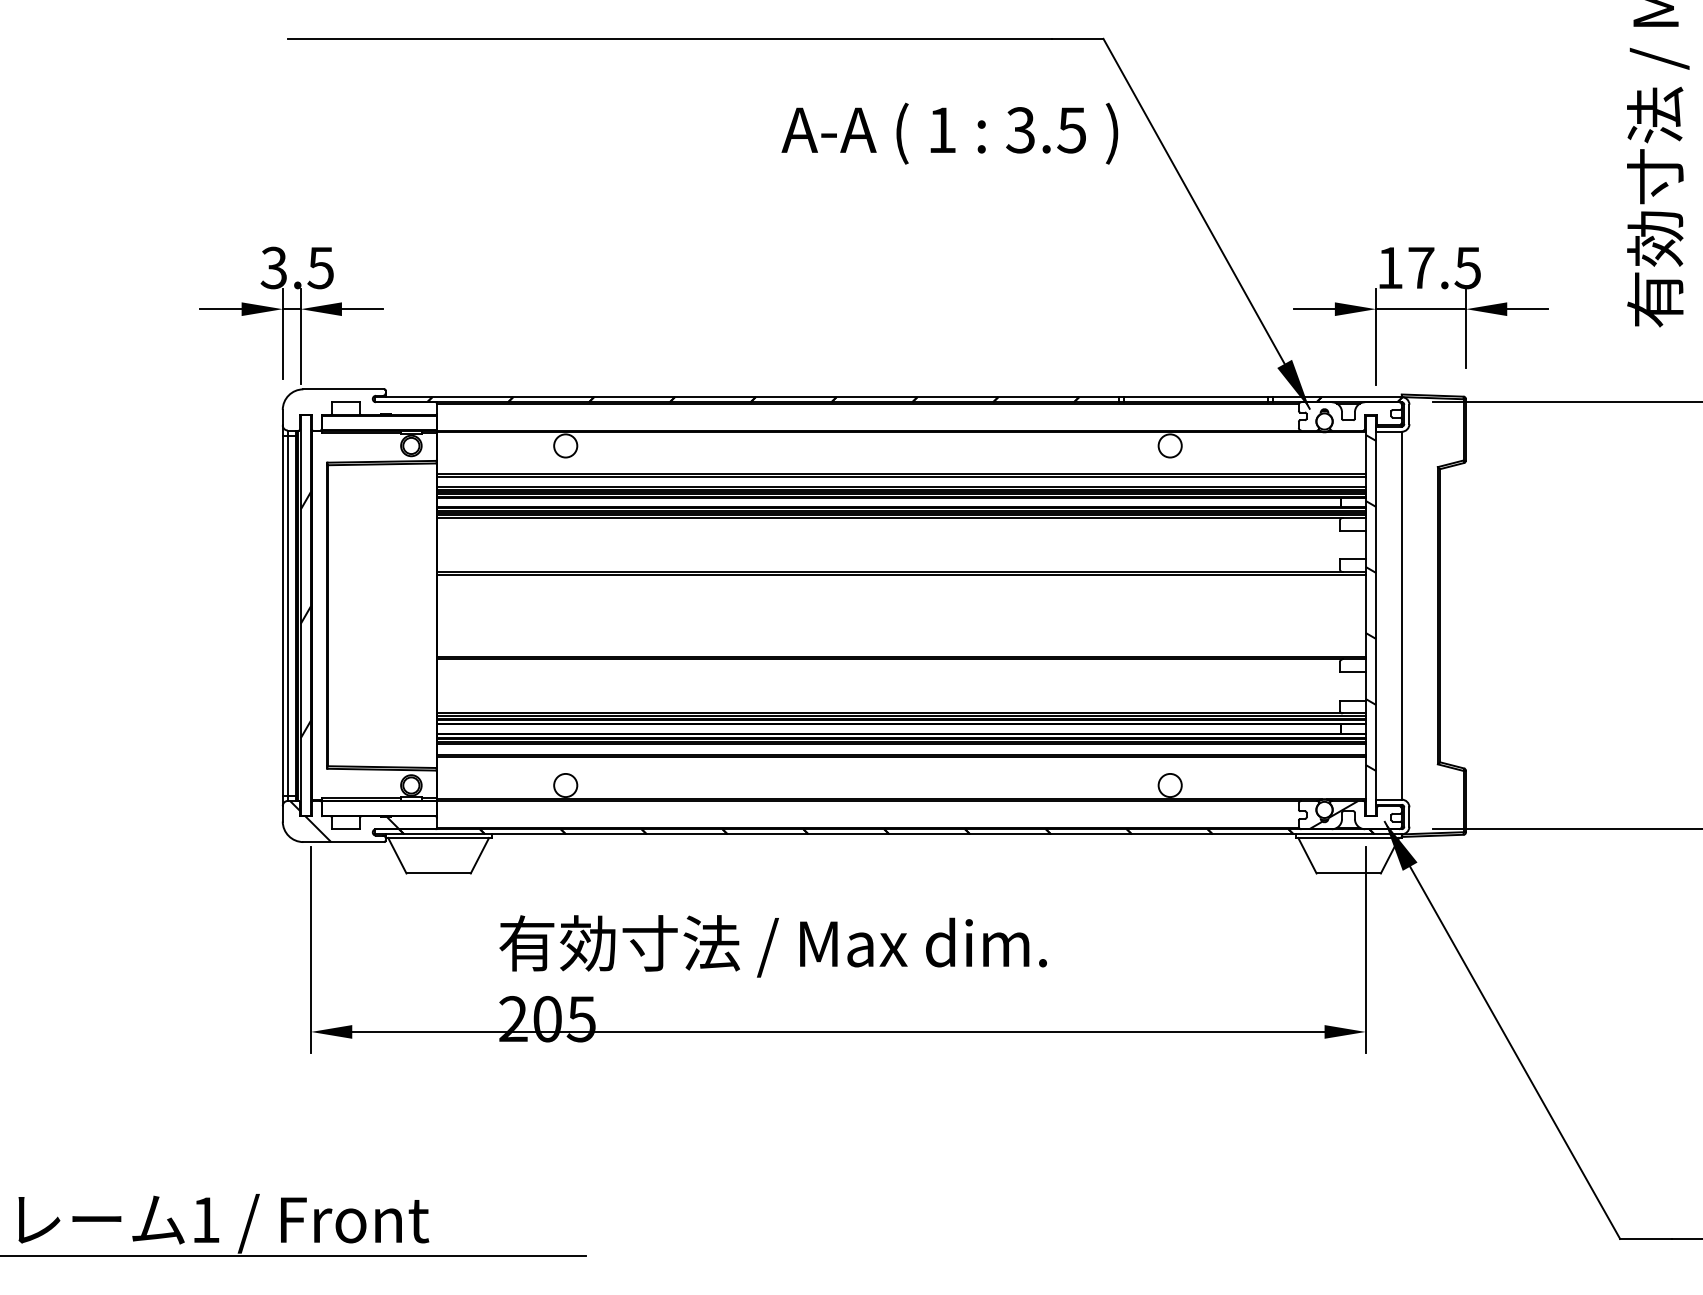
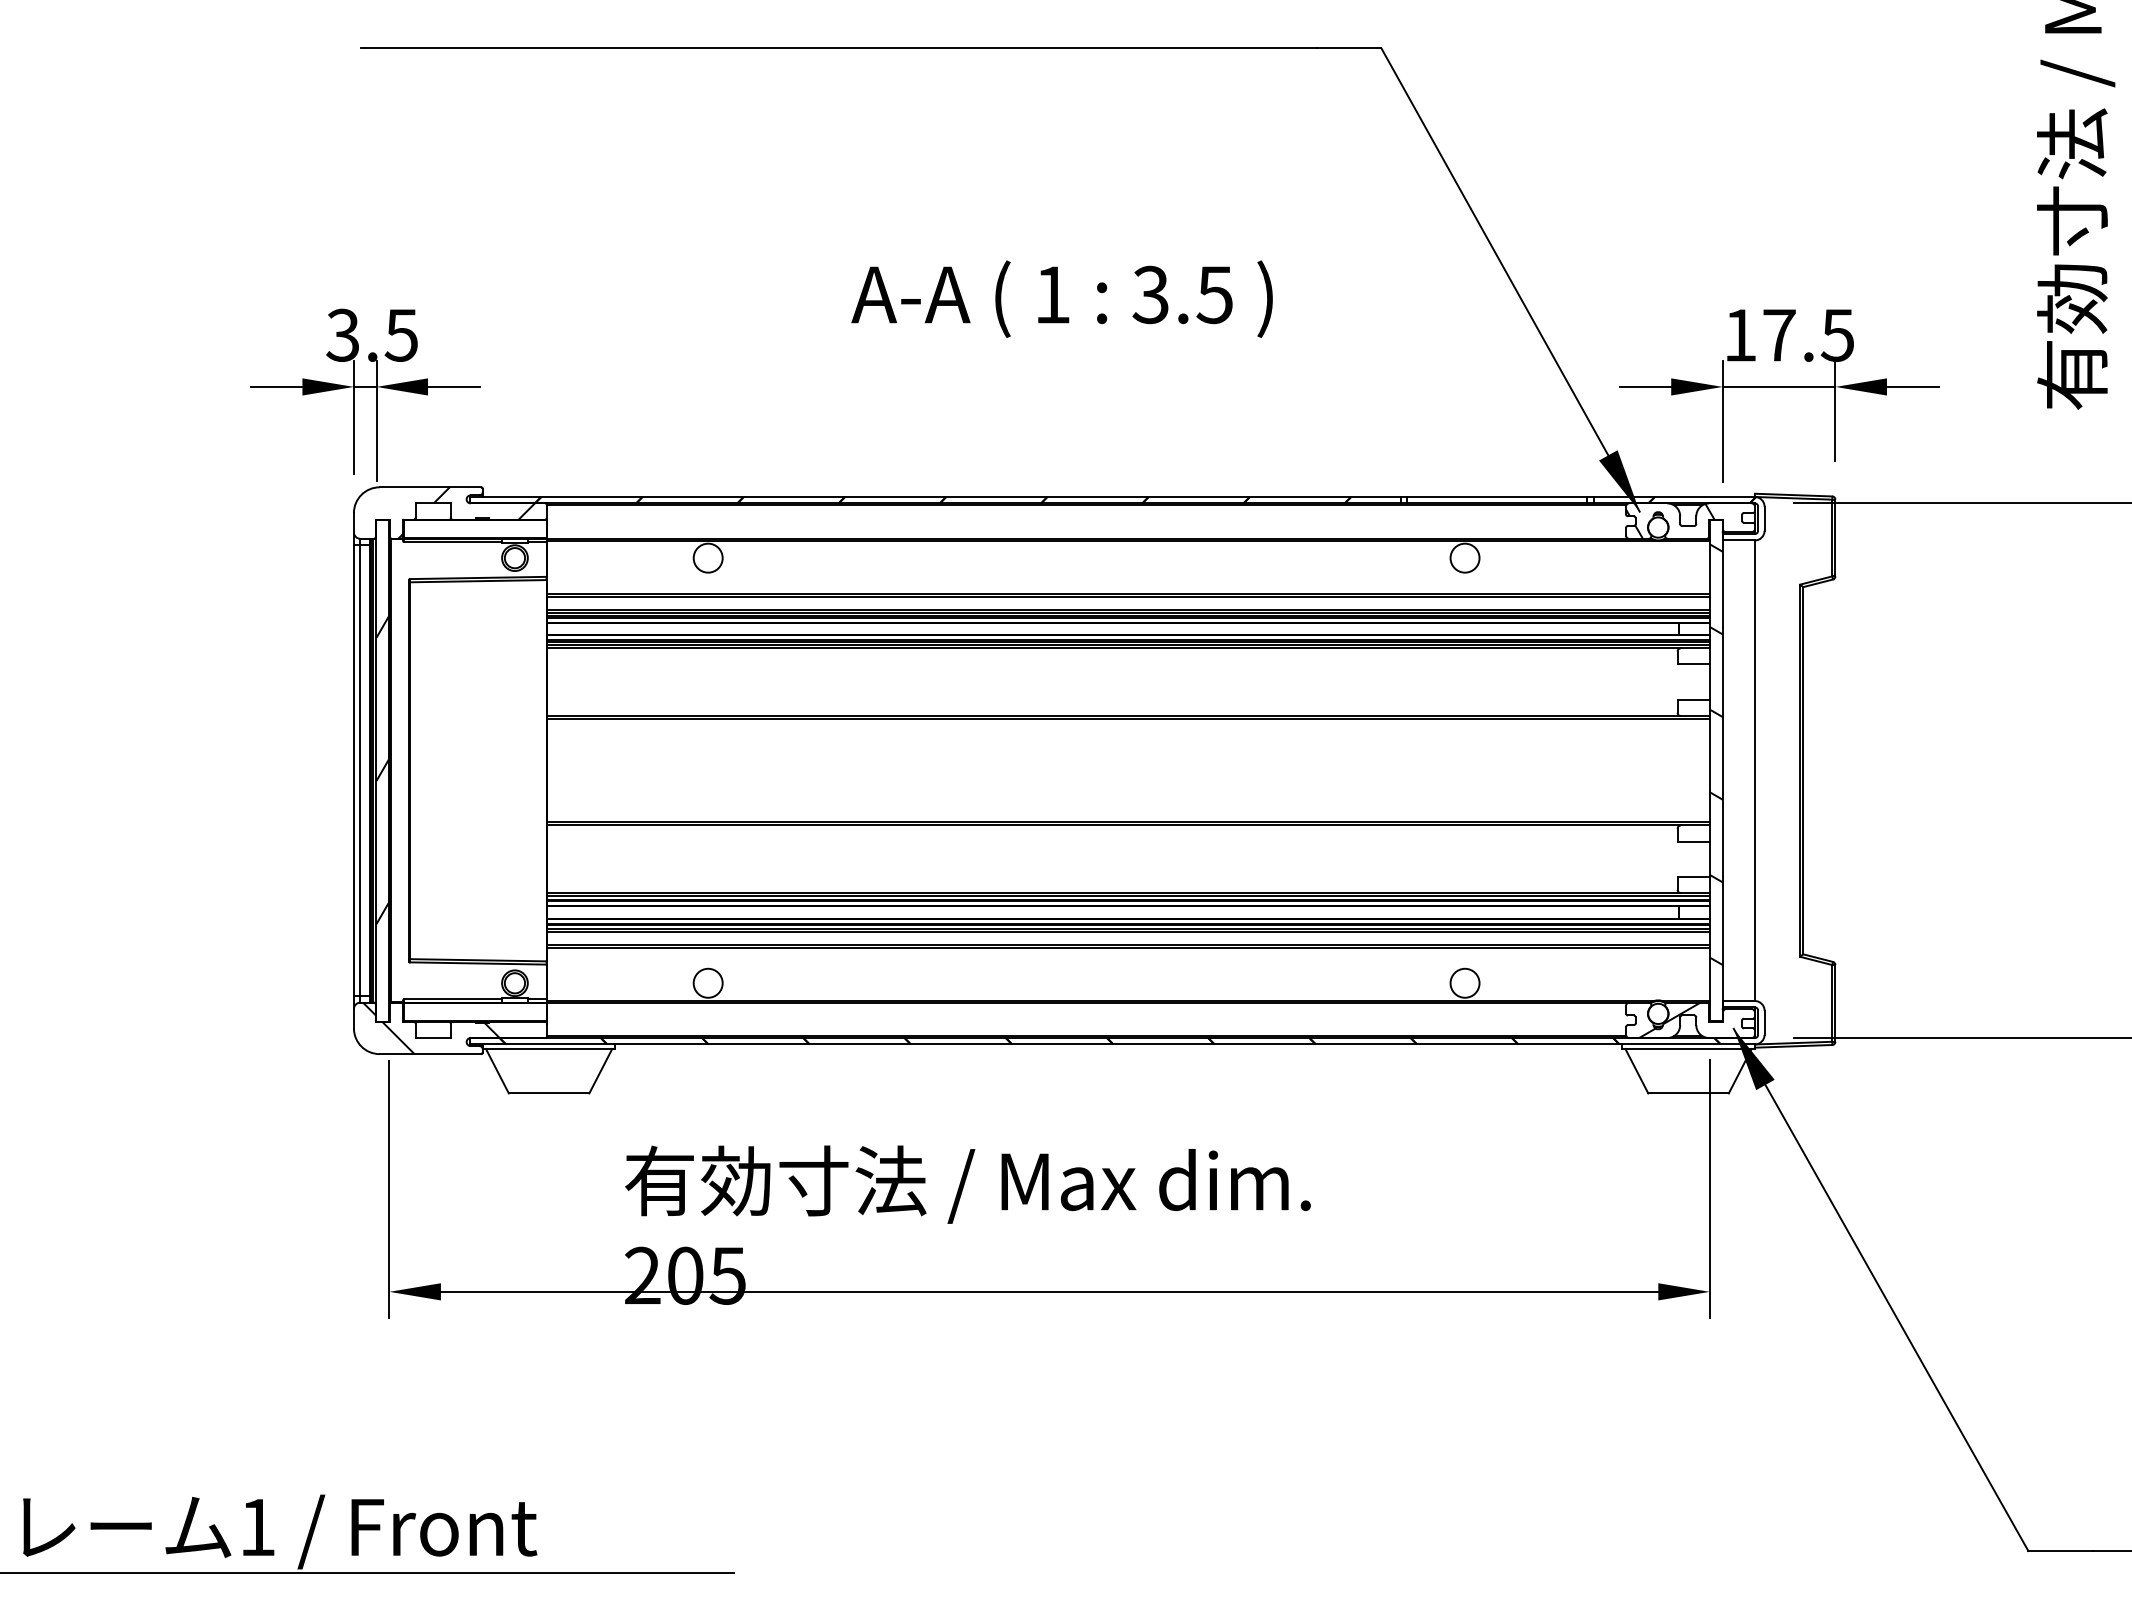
text: (949, 133) -> (1061, 298), moved
hatch: (372, 409) -> (466, 512), added
hatch: (1334, 415) -> (1670, 520), added

